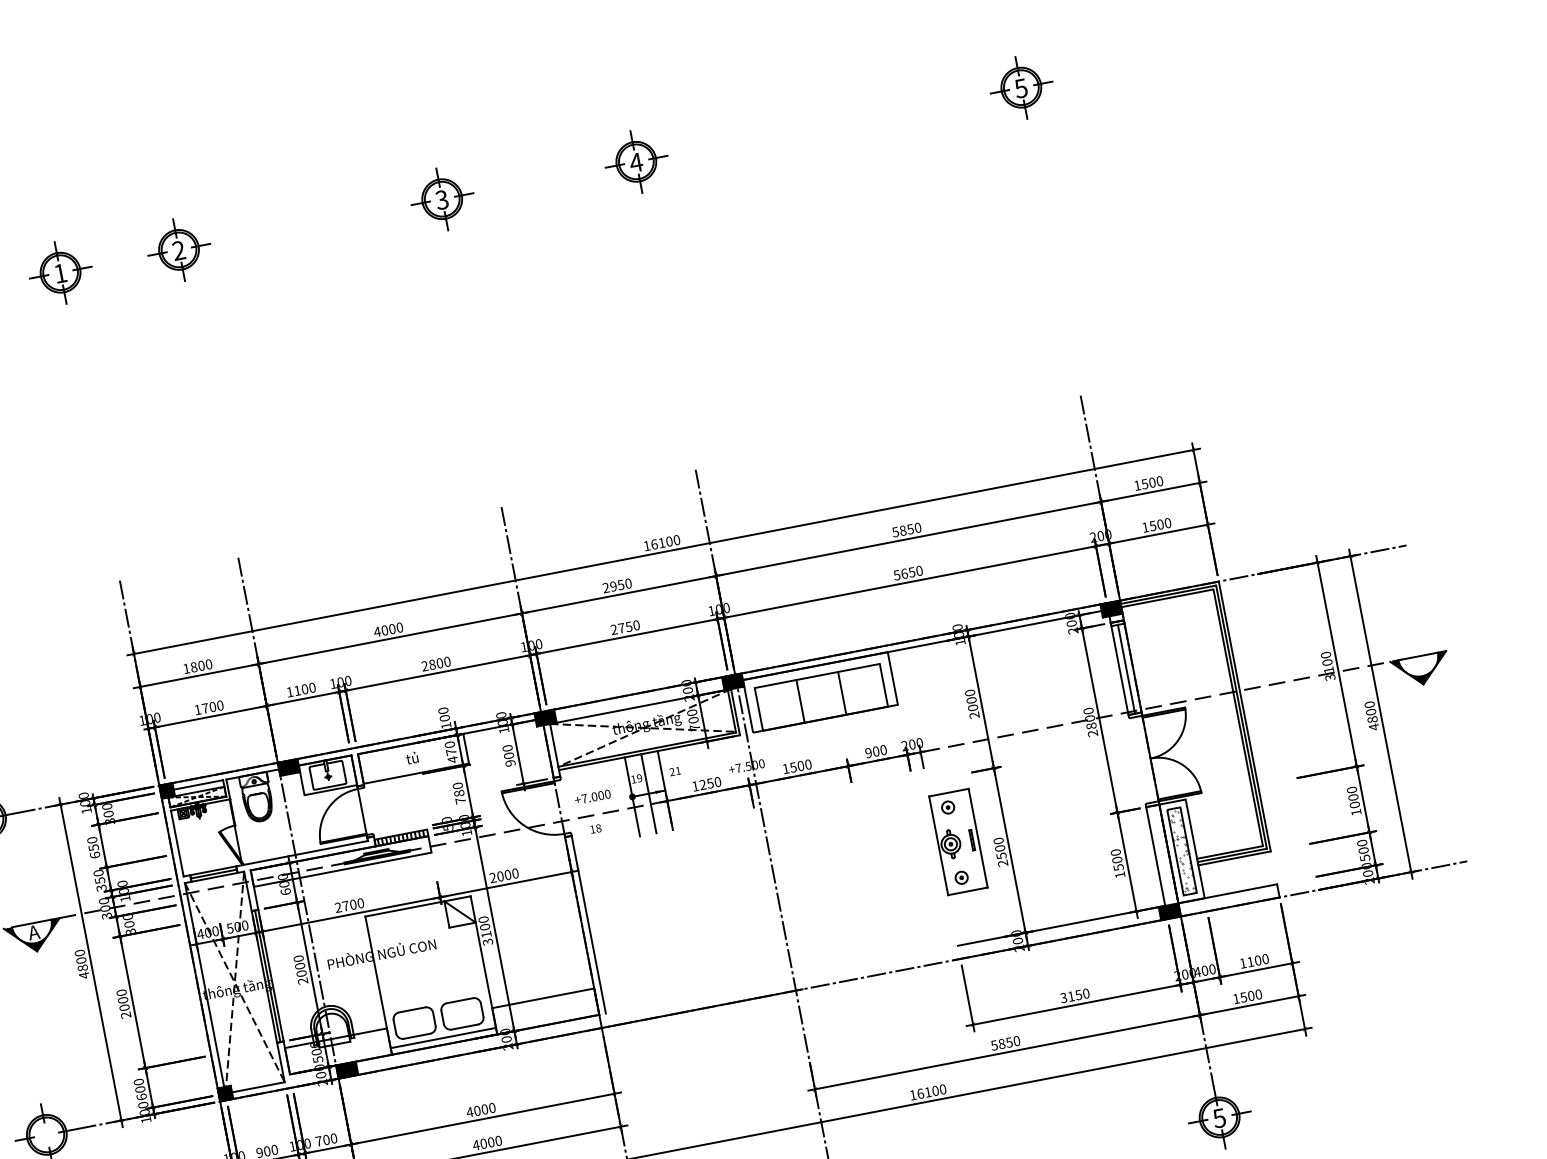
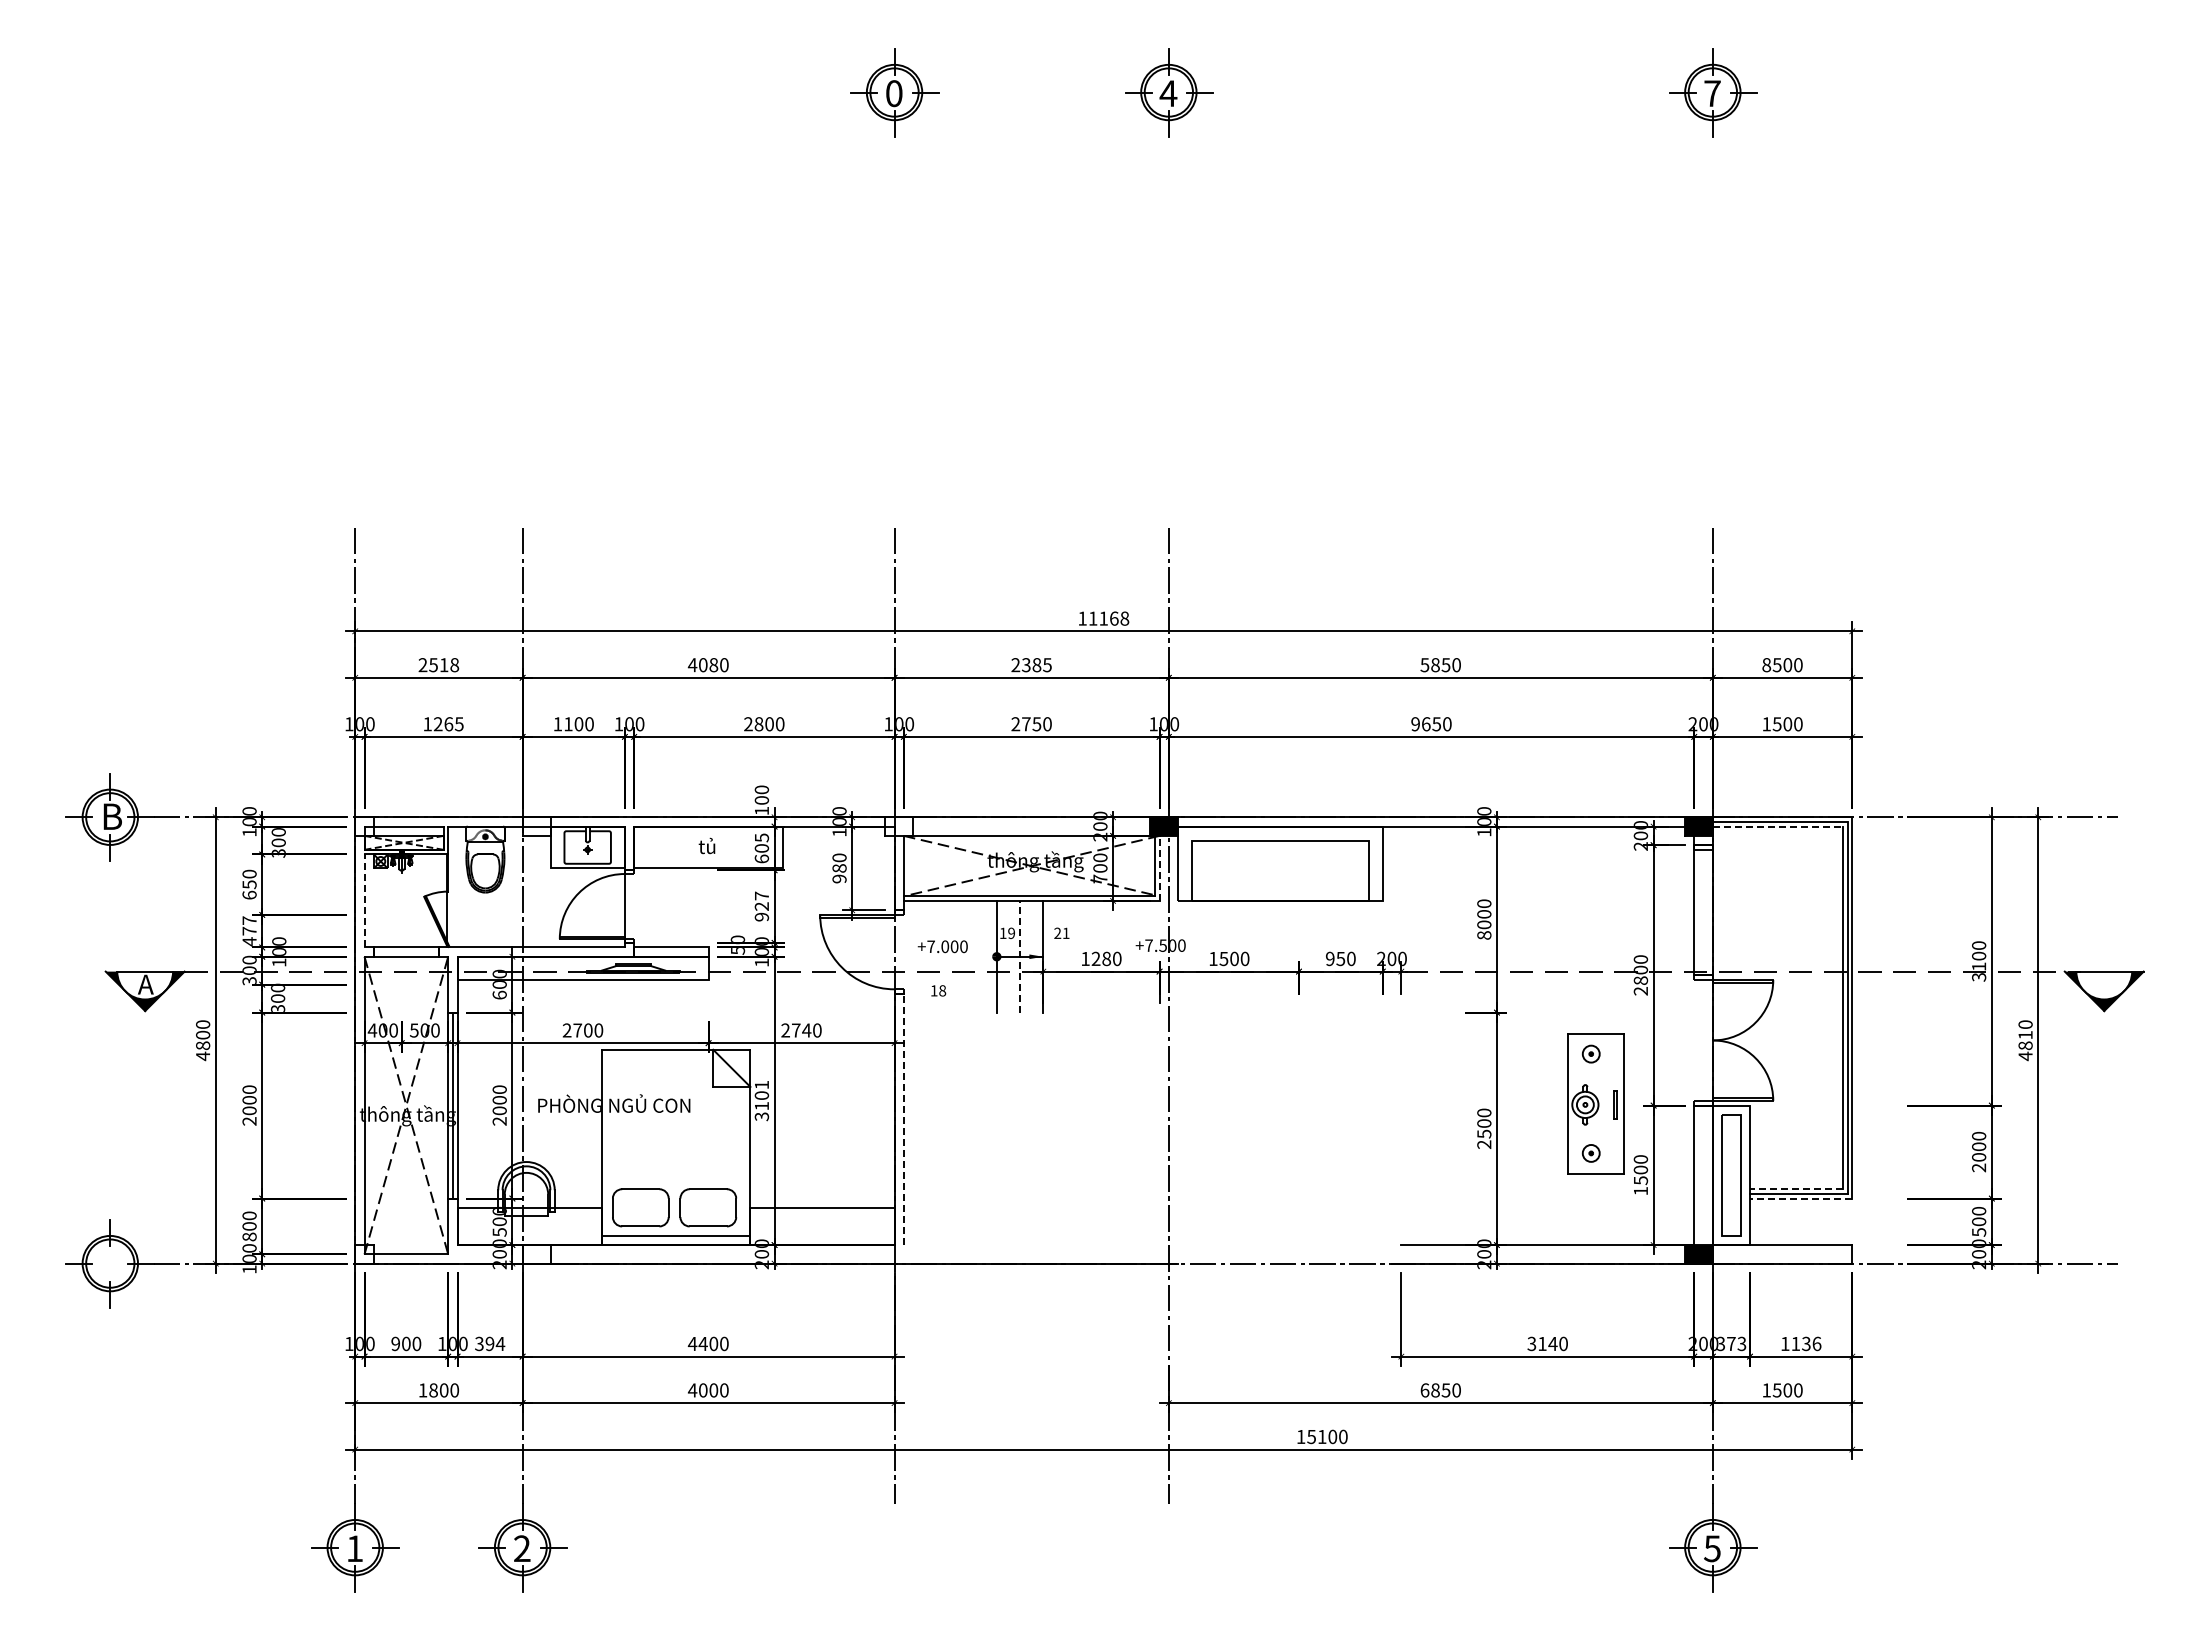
text: (1021, 88) -> (1712, 93), 5 -> 7
text: (441, 200) -> (893, 93), 3 -> 0
part: (178, 249) -> (522, 92), removed
part: (60, 272) -> (355, 92), removed
text: (1137, 485) -> (1766, 665), 1500 -> 8500
text: (666, 542) -> (1109, 618), 16100 -> 11168
text: (897, 575) -> (1415, 724), 5650 -> 9650
text: (620, 585) -> (1036, 665), 2950 -> 2385
line: (1167, 598) -> (1778, 826), solid -> dashed
text: (392, 628) -> (713, 664), 4000 -> 4080
text: (197, 666) -> (438, 665), 1800 -> 2518
line: (1126, 669) -> (1703, 912), removed
line: (841, 693) -> (1309, 870), removed
line: (800, 701) -> (1251, 870), removed
text: (212, 707) -> (448, 724), 1700 -> 1265
text: (1370, 711) -> (2025, 1034), 4800 -> 4810
line: (735, 712) -> (1159, 868), solid -> dashed
text: (974, 715) -> (1484, 935), 2000 -> 8000
fill: (545, 717) -> (899, 826), removed
text: (875, 751) -> (1340, 958), 900 -> 950
text: (451, 752) -> (761, 848), 470 -> 605
text: (509, 755) -> (839, 868), 900 -> 980
fill: (288, 767) -> (536, 826), removed
text: (710, 783) -> (1106, 958), 1250 -> 1280
fill: (167, 790) -> (364, 826), removed
text: (459, 793) -> (761, 906), 780 -> 927
line: (649, 793) -> (1020, 956), solid -> dashed
text: (1355, 812) -> (1978, 1167), 1000 -> 2000
hatch: (400, 837) -> (670, 951), removed
part: (957, 841) -> (1595, 1103), moved
line: (177, 843) -> (364, 900), solid -> dashed
hatch: (1182, 851) -> (1731, 1175), removed
line: (1230, 852) -> (1796, 1189), solid -> dashed
line: (1234, 858) -> (1800, 1198), solid -> dashed
line: (213, 874) -> (405, 952), removed
text: (504, 875) -> (801, 1030), 2000 -> 2740
text: (100, 880) -> (249, 931), 350 -> 477
text: (483, 919) -> (761, 1084), 3100 -> 3101
line: (588, 924) -> (903, 1119), solid -> dashed
text: (1261, 959) -> (1811, 1343), 1100 -> 1136
text: (1205, 970) -> (1731, 1343), 400 -> 373
text: (1078, 995) -> (1552, 1344), 3150 -> 3140
text: (994, 1045) -> (1424, 1390), 5850 -> 6850
fill: (347, 1070) -> (536, 1254), removed
fill: (225, 1093) -> (364, 1254), removed
text: (920, 1093) -> (1311, 1436), 16100 -> 15100
text: (141, 1096) -> (249, 1236), 600 -> 800
text: (476, 1110) -> (702, 1343), 4000 -> 4400
text: (326, 1139) -> (490, 1343), 700 -> 394

